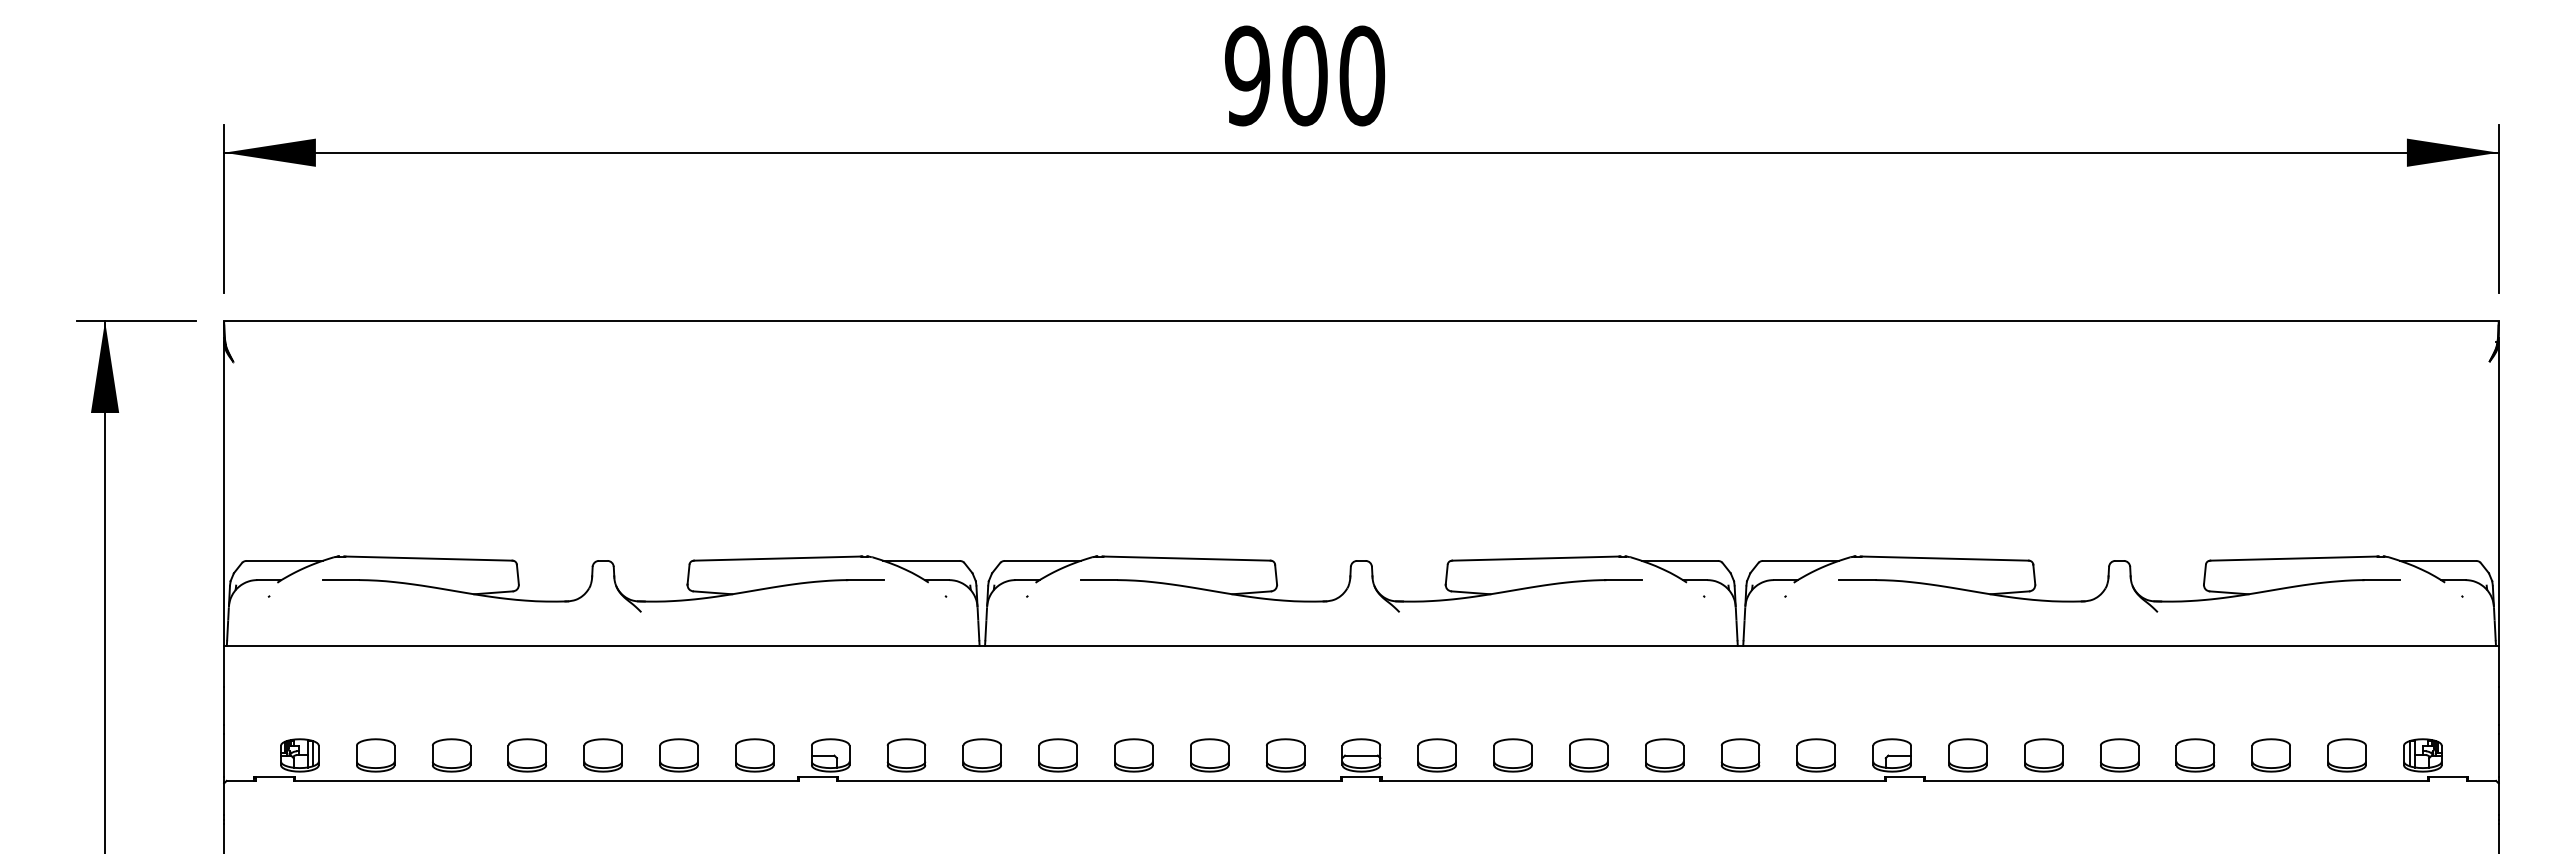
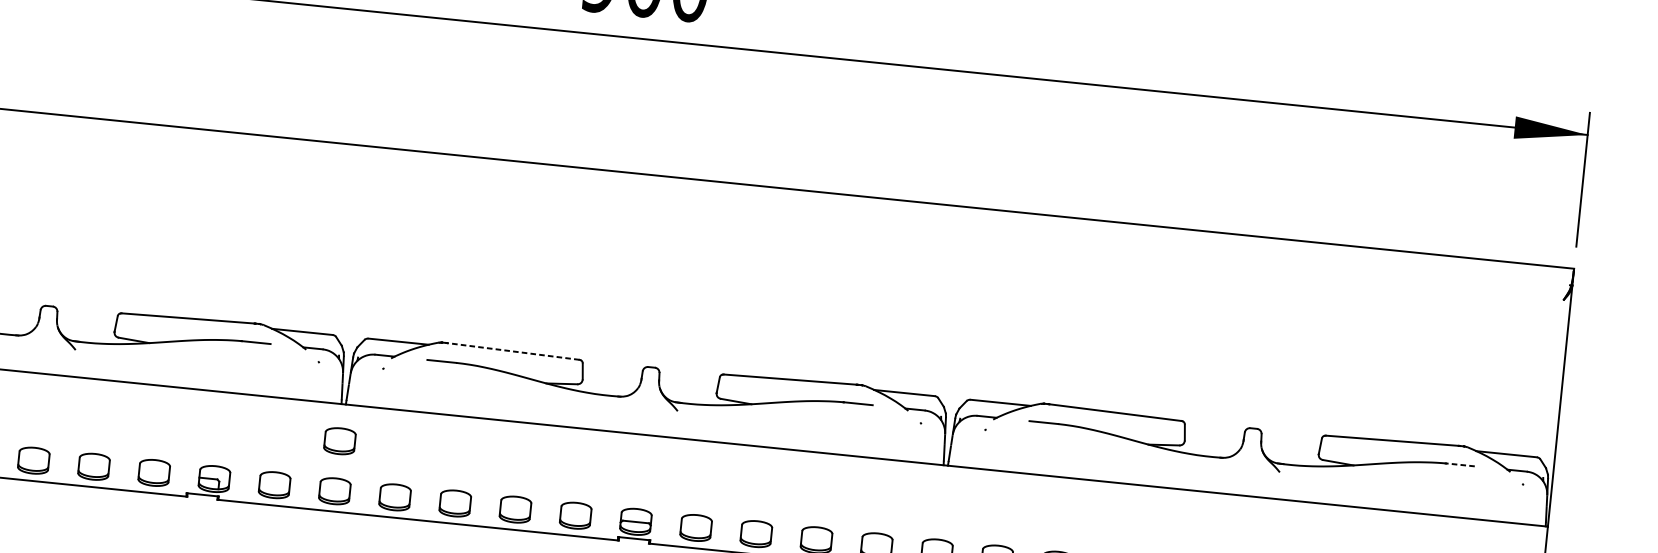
line: (1186, 558) -> (512, 351), solid -> dashed
line: (2381, 580) -> (1460, 465), solid -> dashed
part: (981, 692) -> (339, 441), added

